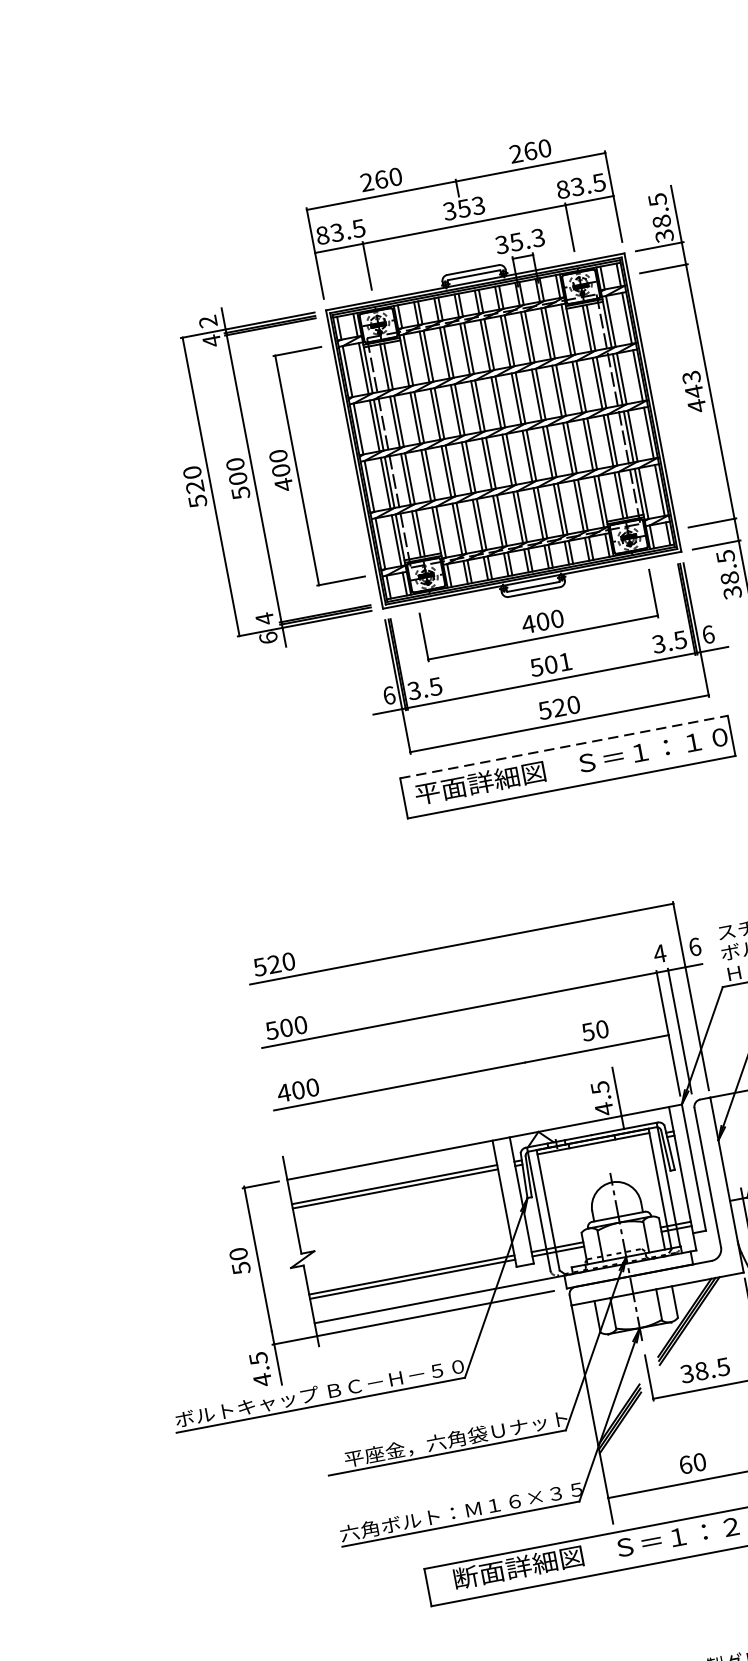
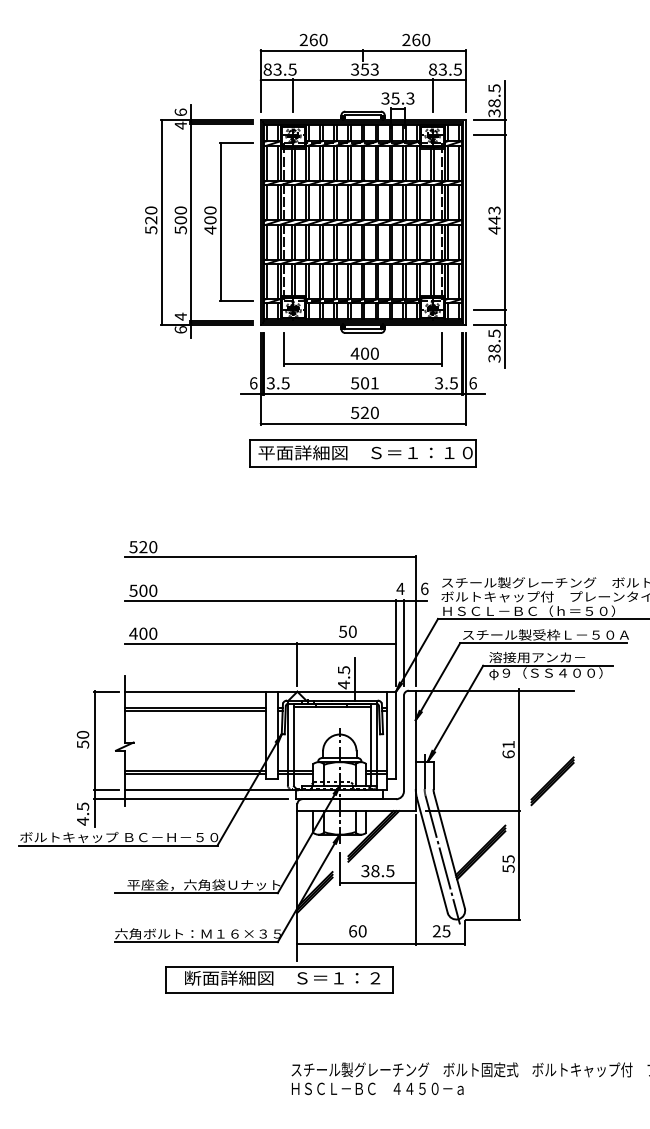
text: (207, 322) -> (180, 112), 2 -> 6
line: (564, 746) -> (363, 439), dashed -> solid
line: (530, 1090) -> (297, 663), added
line: (288, 1328) -> (106, 790), added

